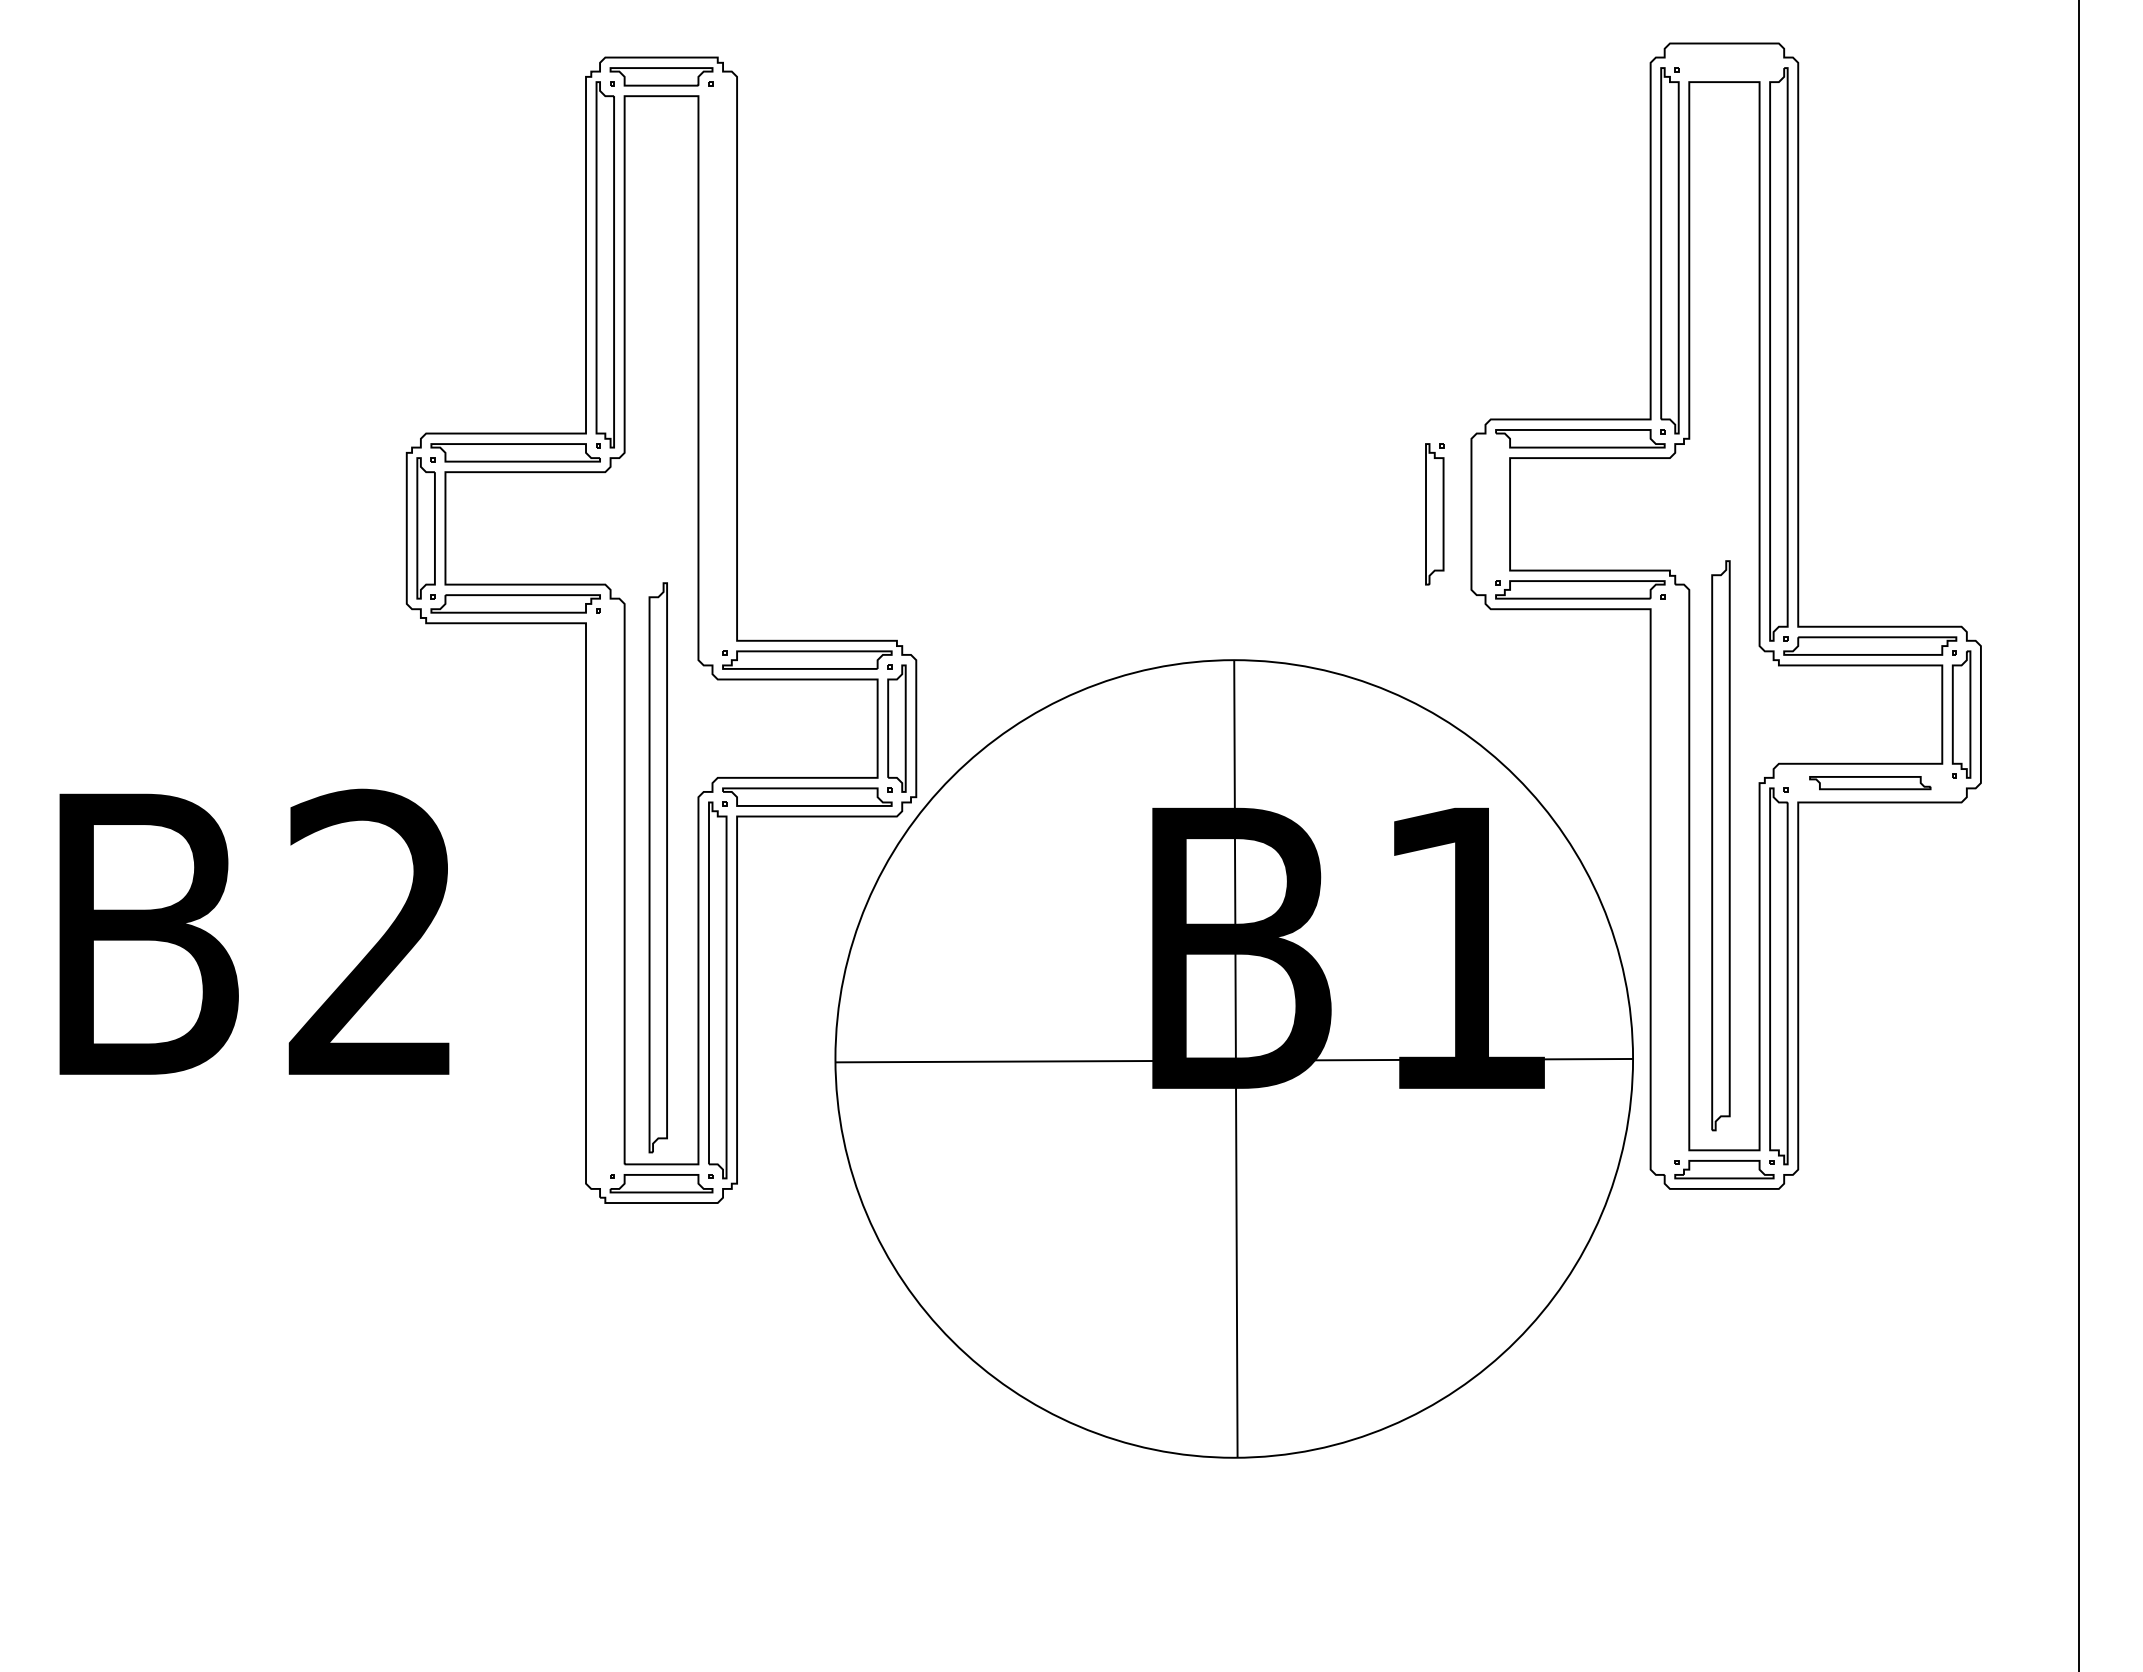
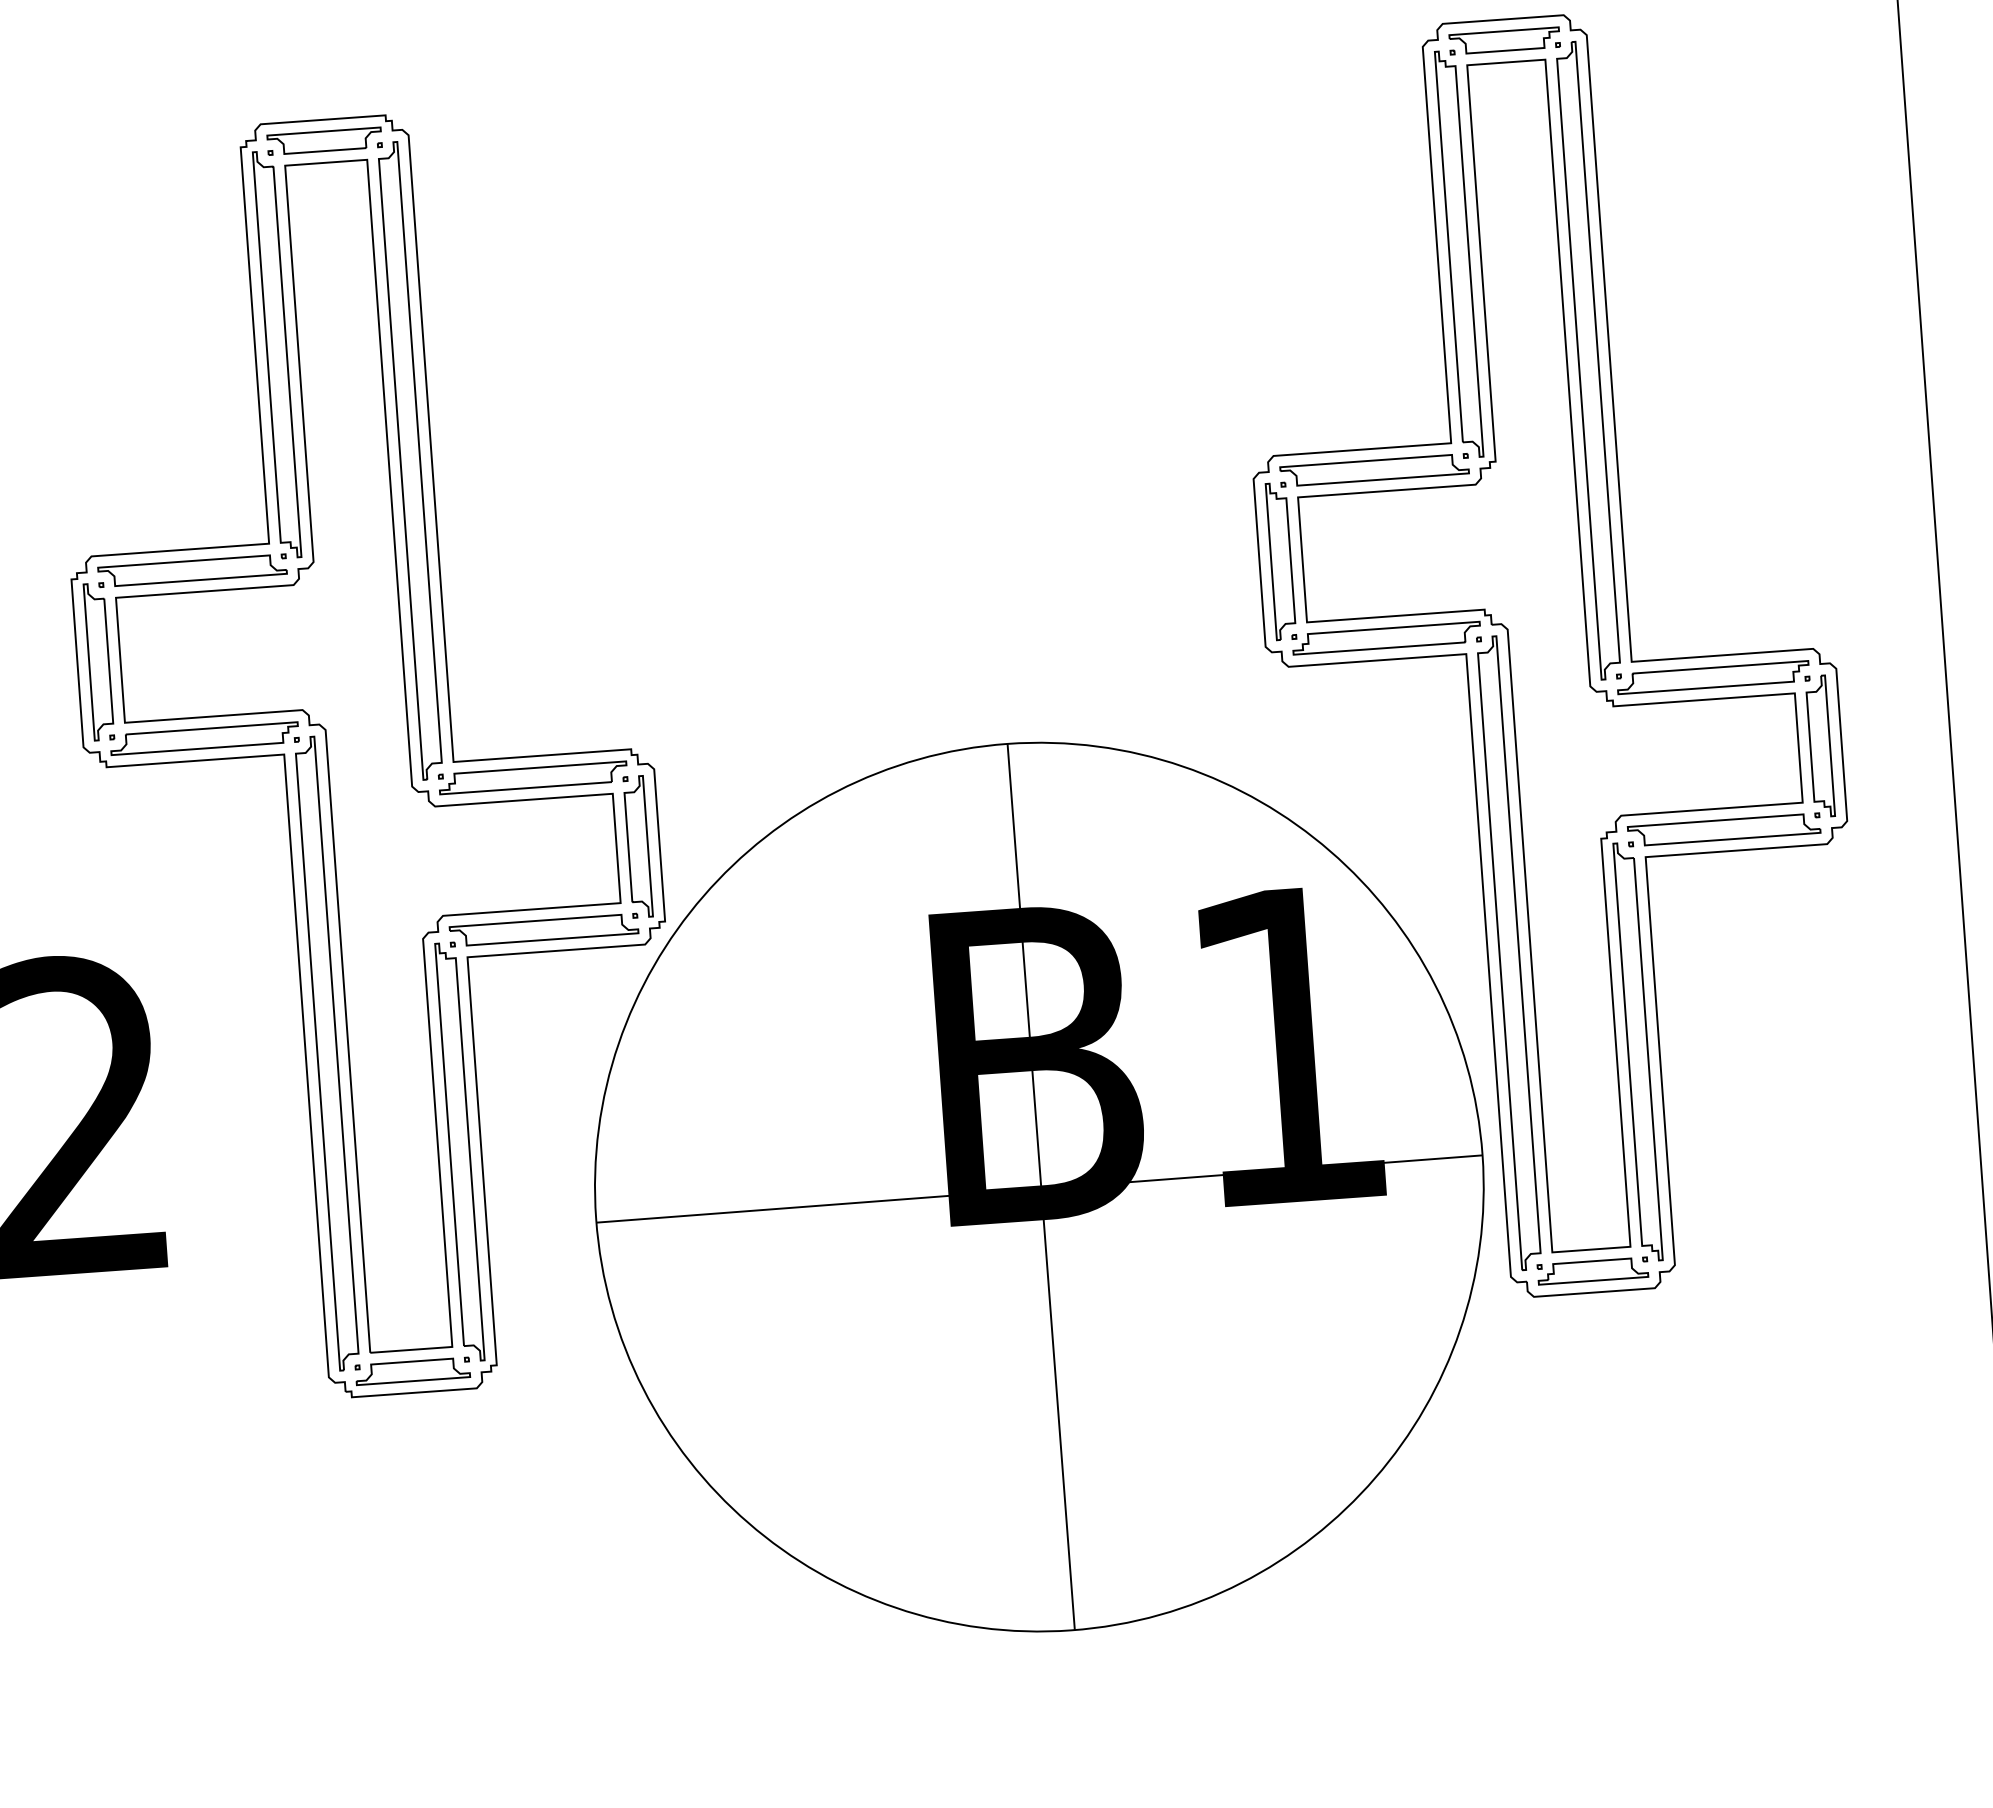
part: (1724, 62) -> (1504, 40), added
part: (717, 368) -> (410, 460), added
part: (1434, 514) -> (1280, 561), moved
part: (1870, 782) -> (1724, 829), size x1.43
part: (1720, 845) -> (1508, 953), moved
part: (657, 867) -> (326, 1053), moved

